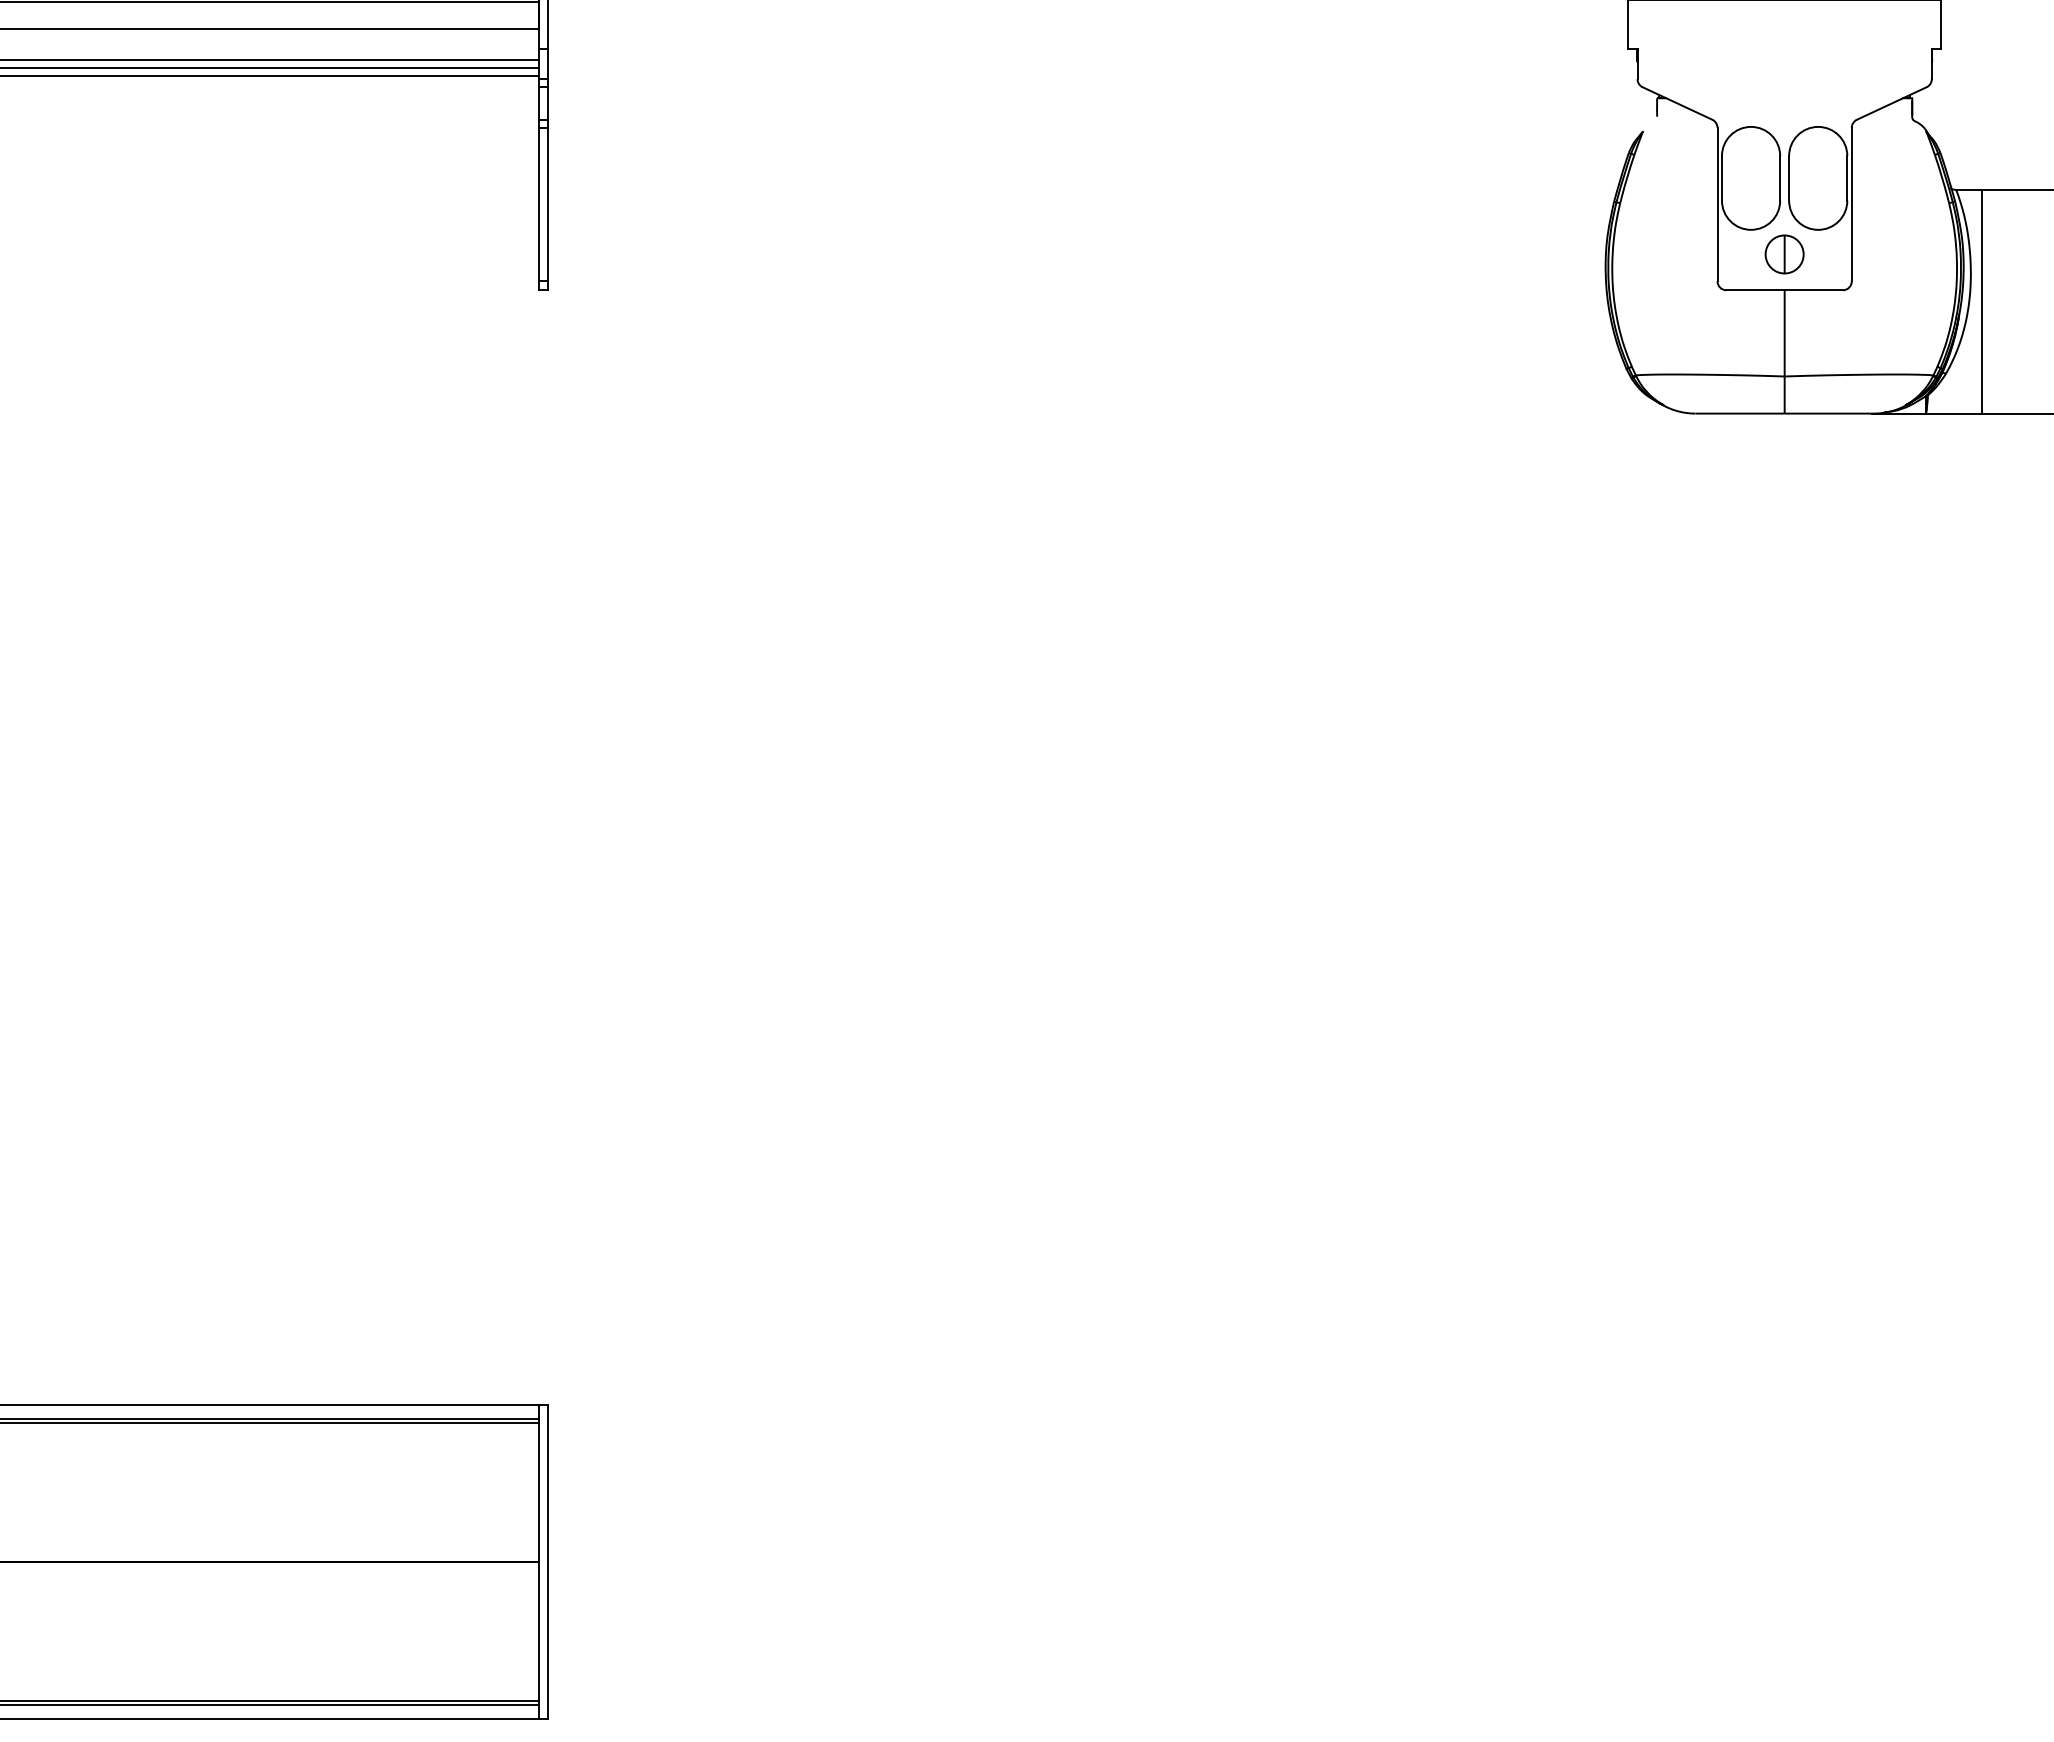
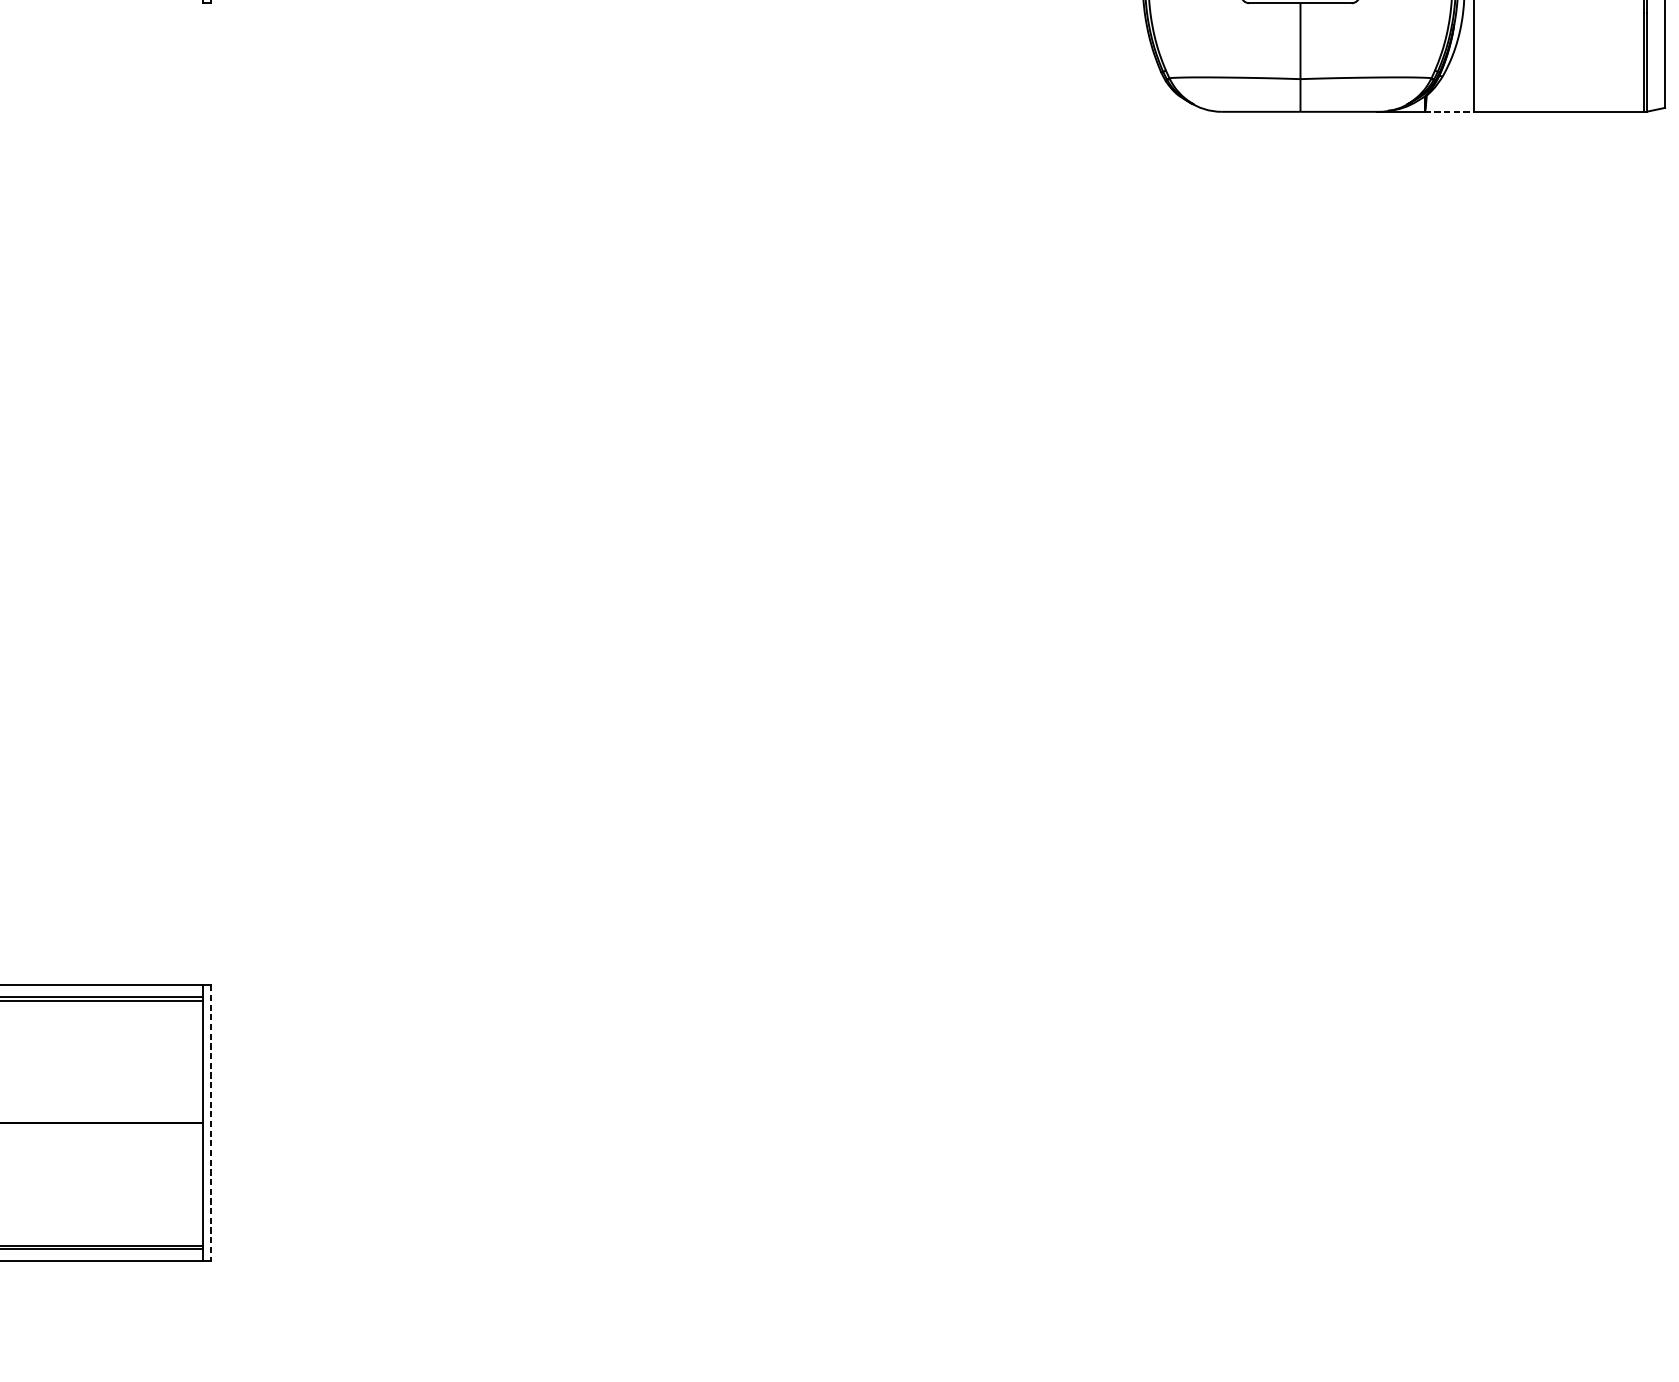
line: (1953, 413) -> (1449, 111), solid -> dashed
line: (547, 1562) -> (210, 1123), solid -> dashed

